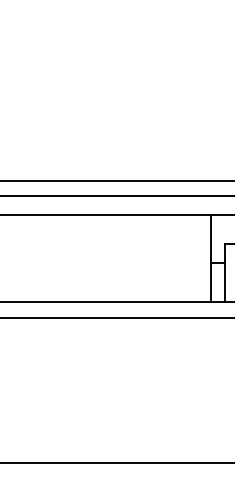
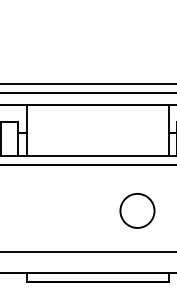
circle: (158, 393) -> (137, 210), added

